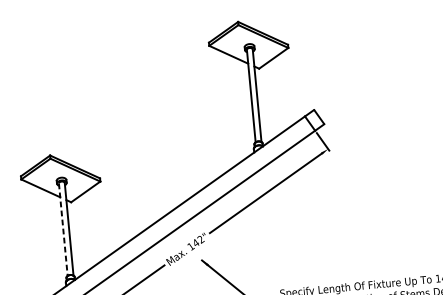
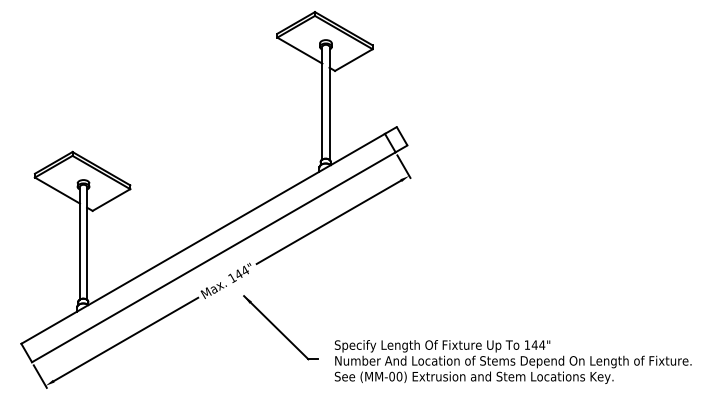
line: (63, 229) -> (80, 243), dashed -> solid
text: (200, 239) -> (244, 270), 142" -> 144"

